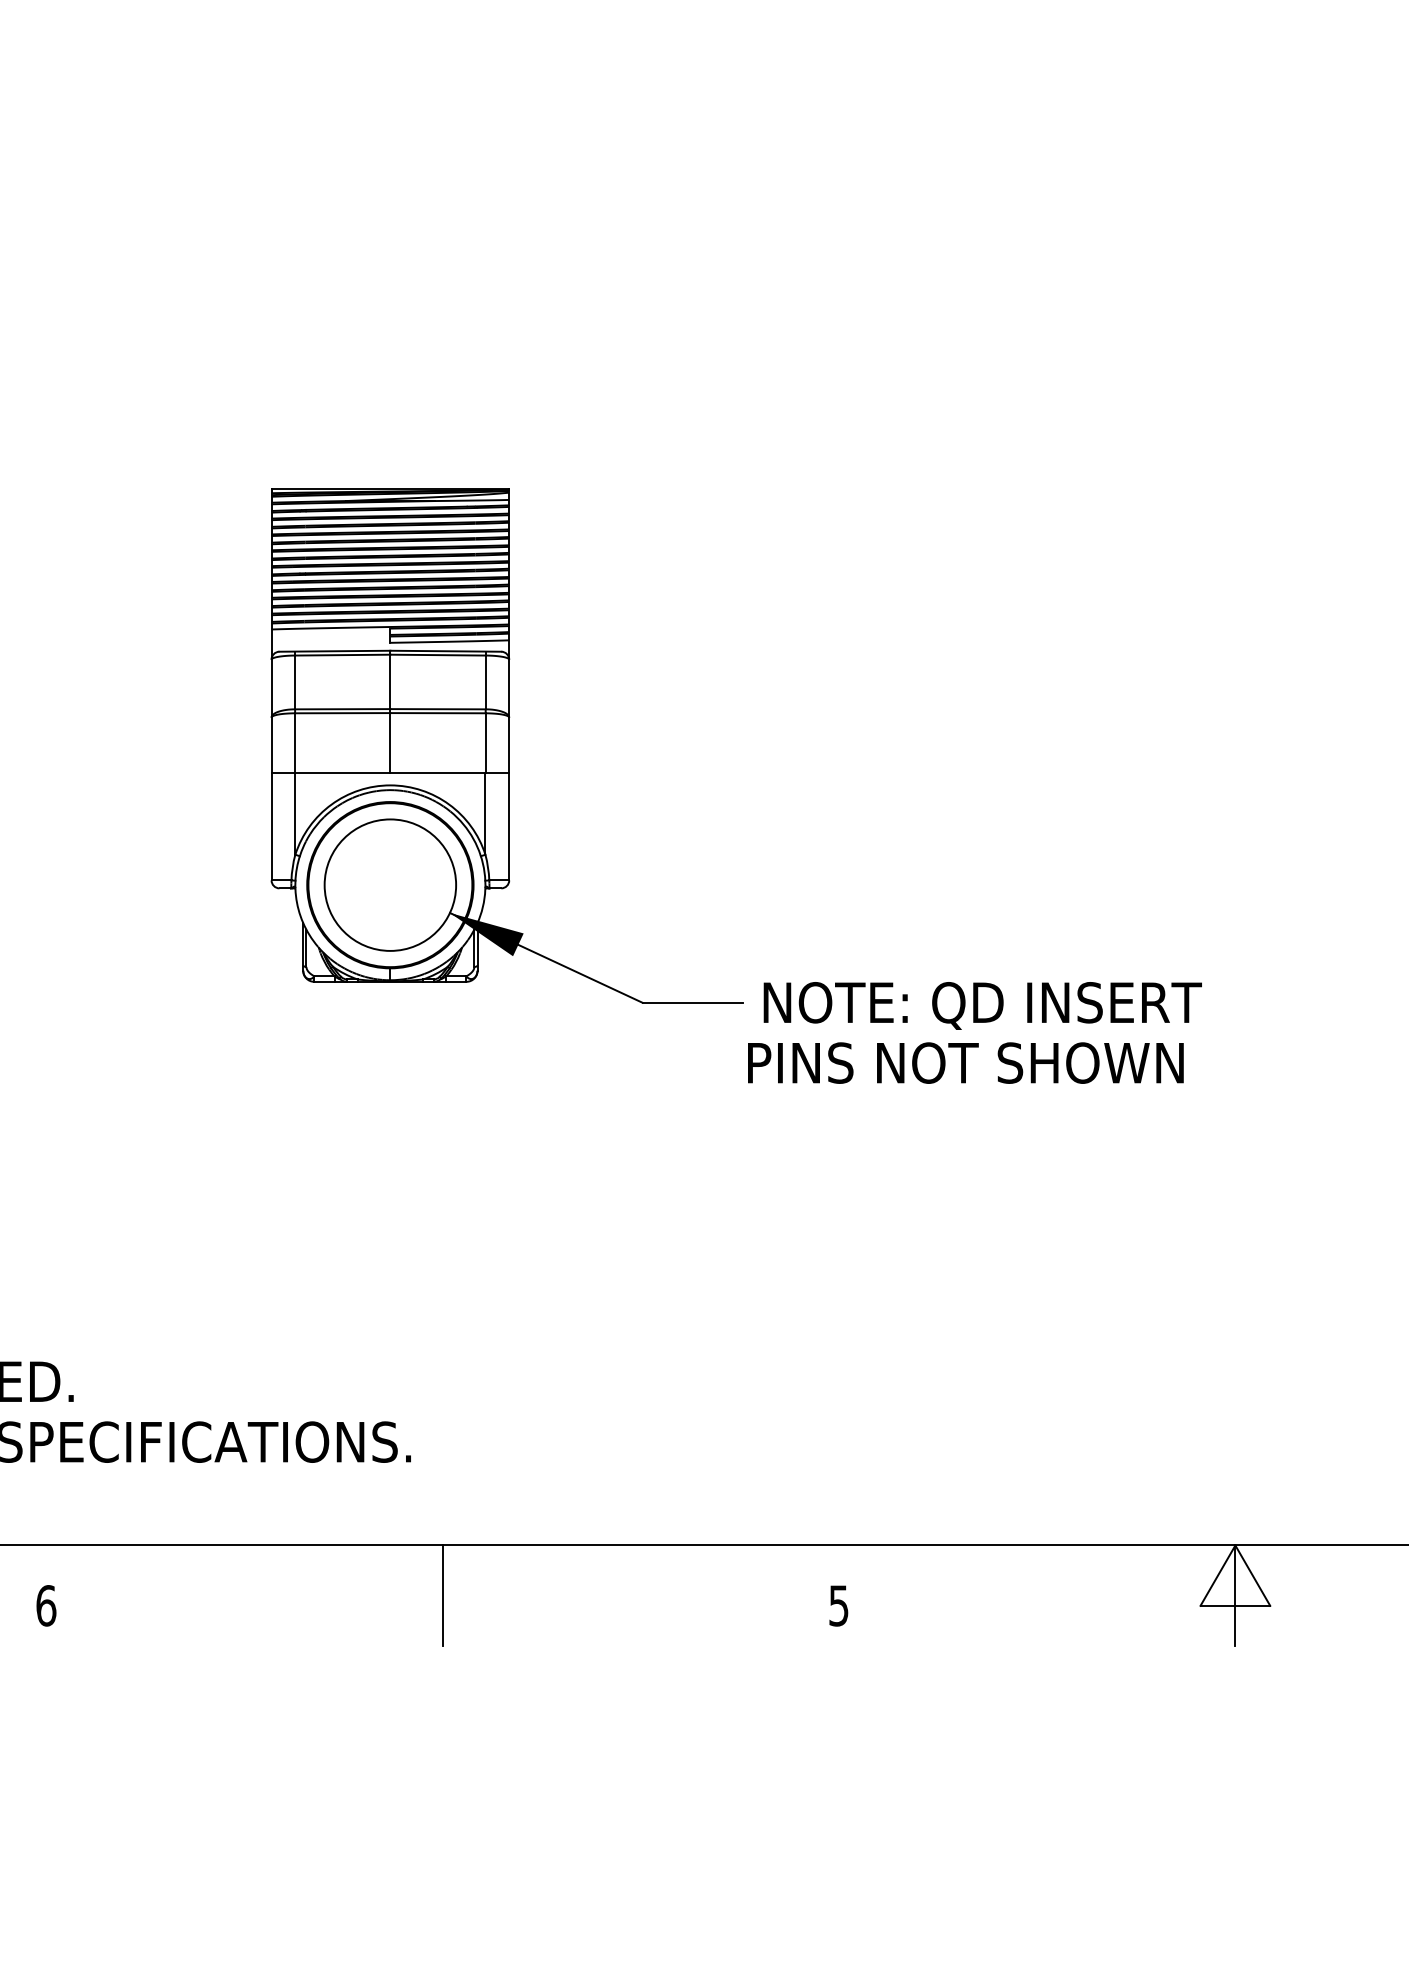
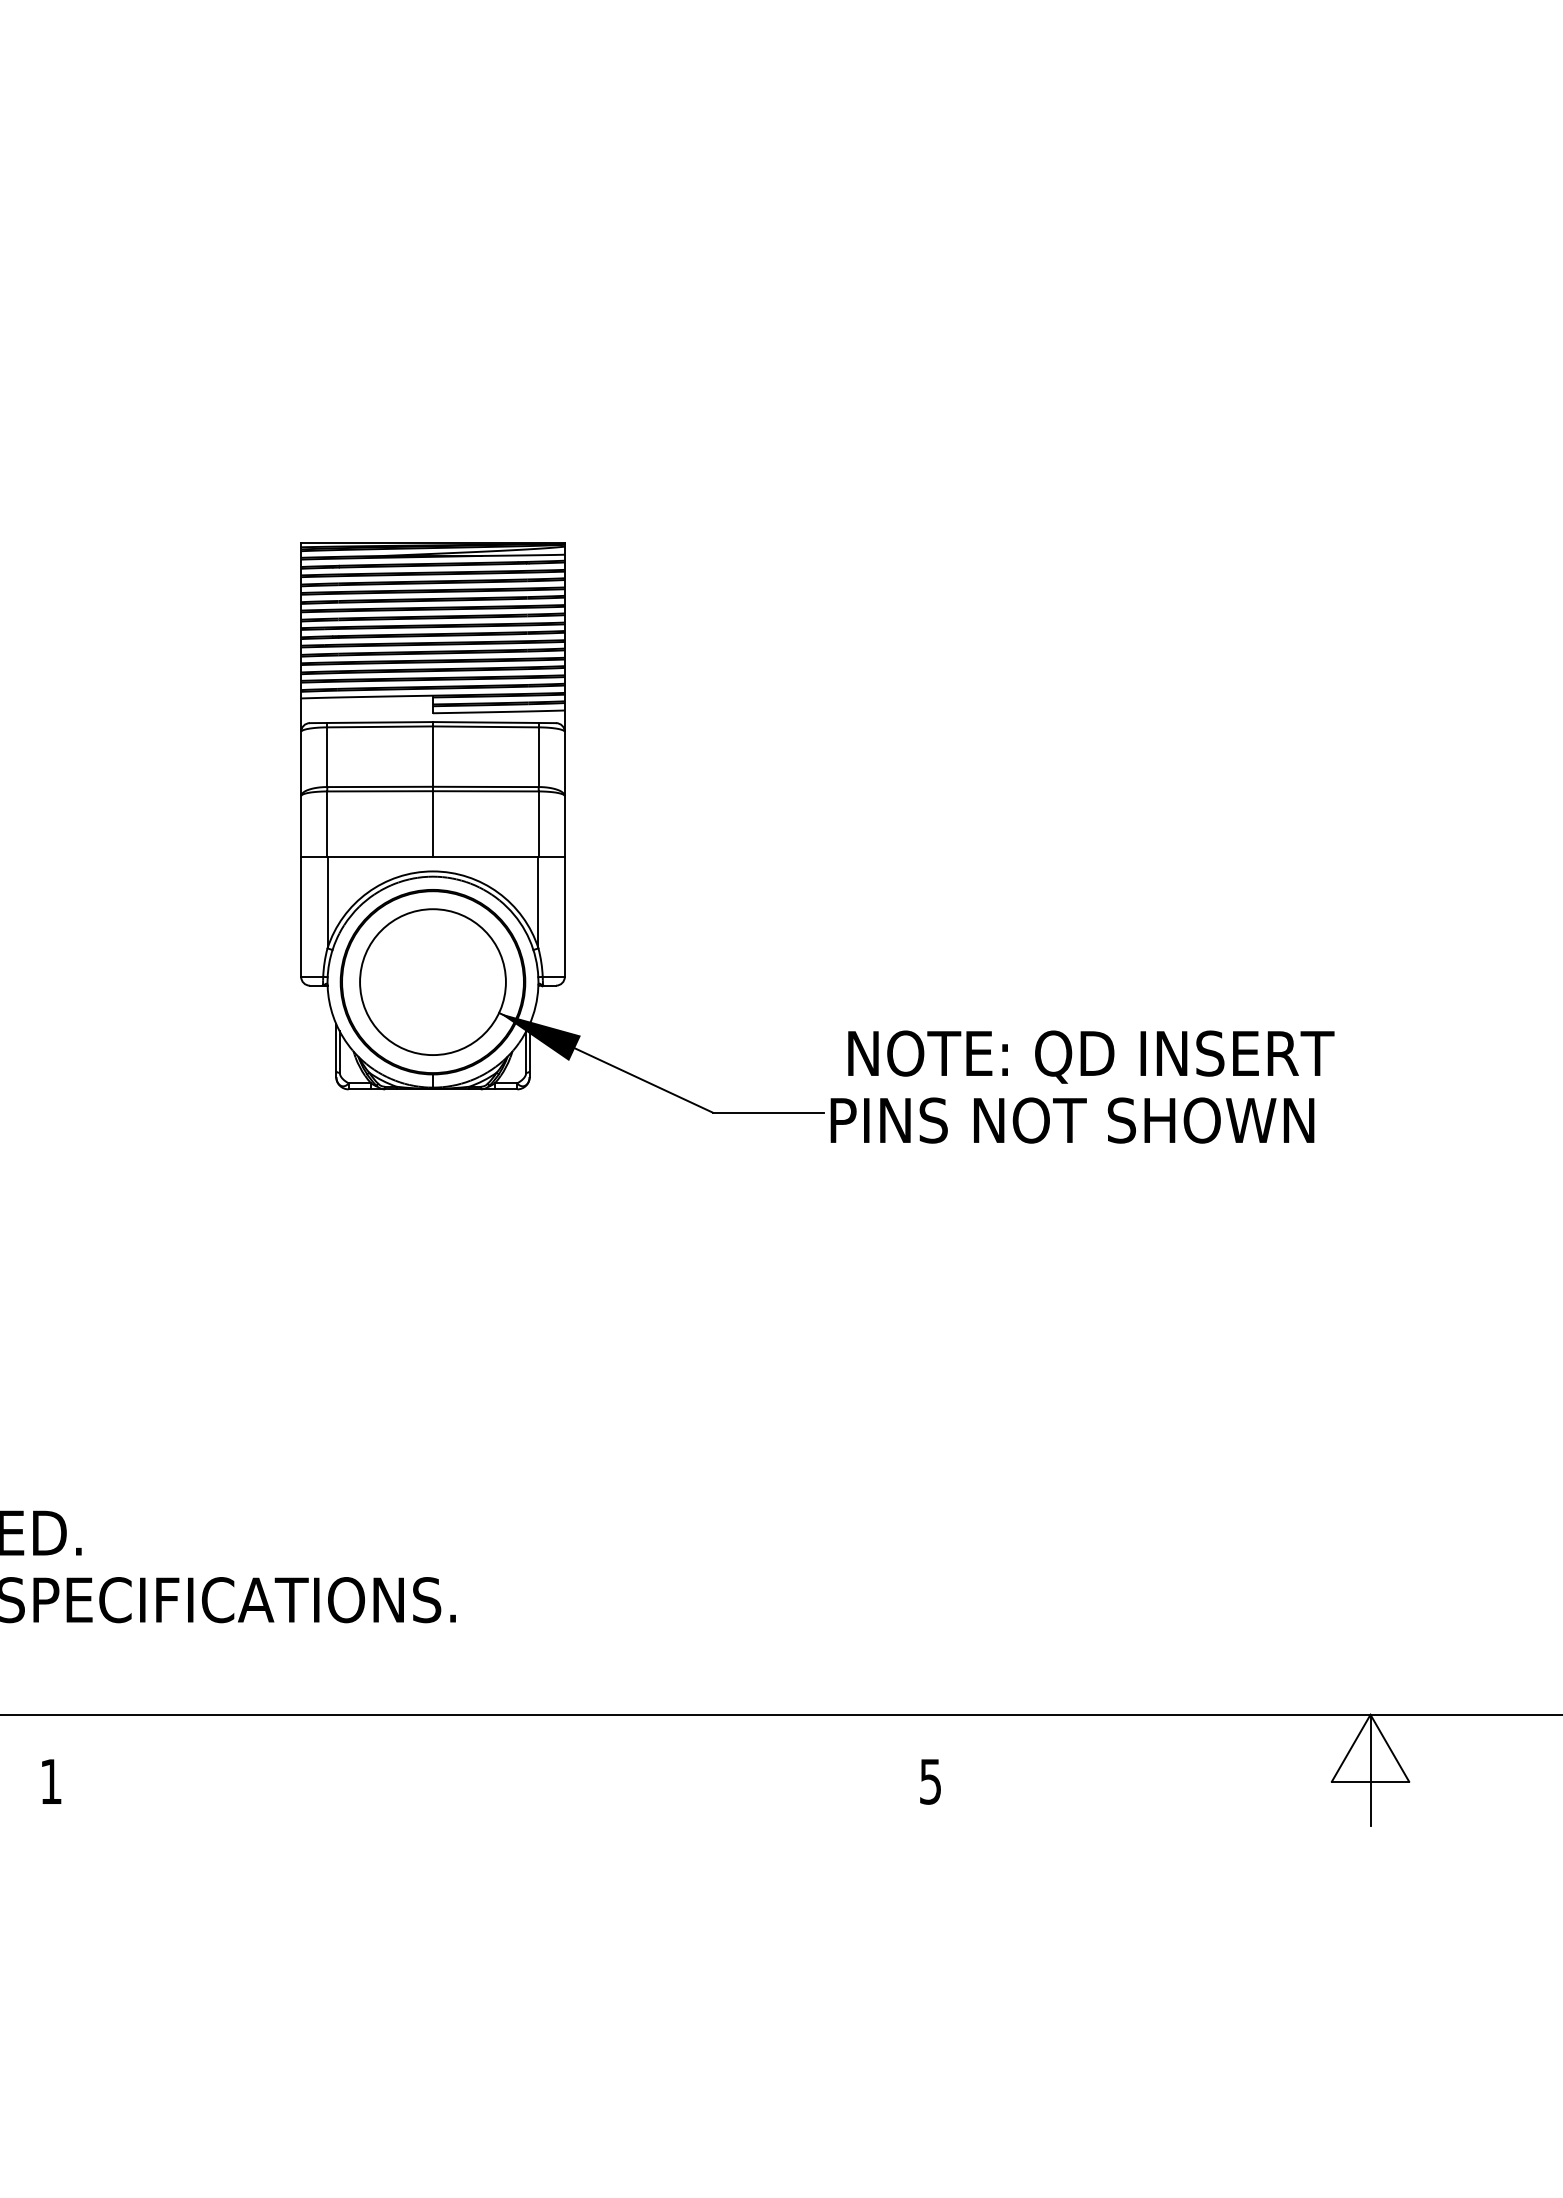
text: (974, 1032) -> (1082, 1086), moved
line: (443, 1595) -> (491, 1770), removed
text: (46, 1605) -> (51, 1781), 6 -> 1

